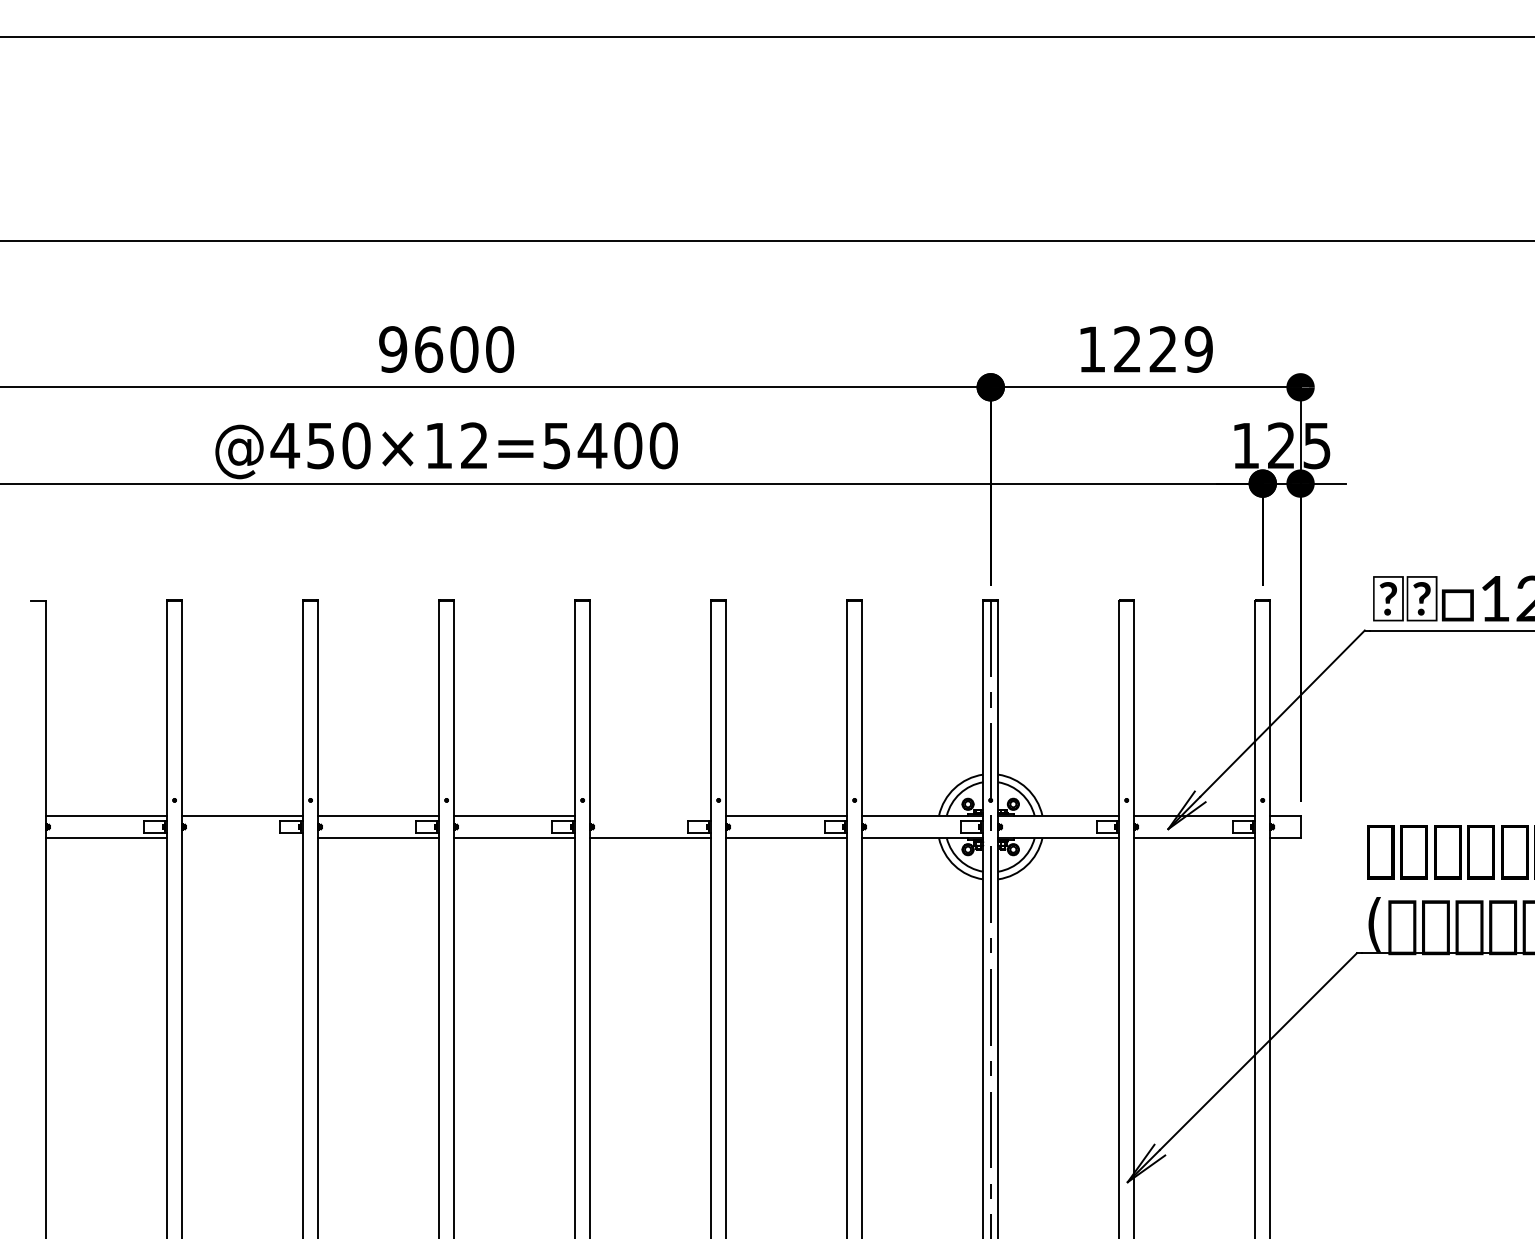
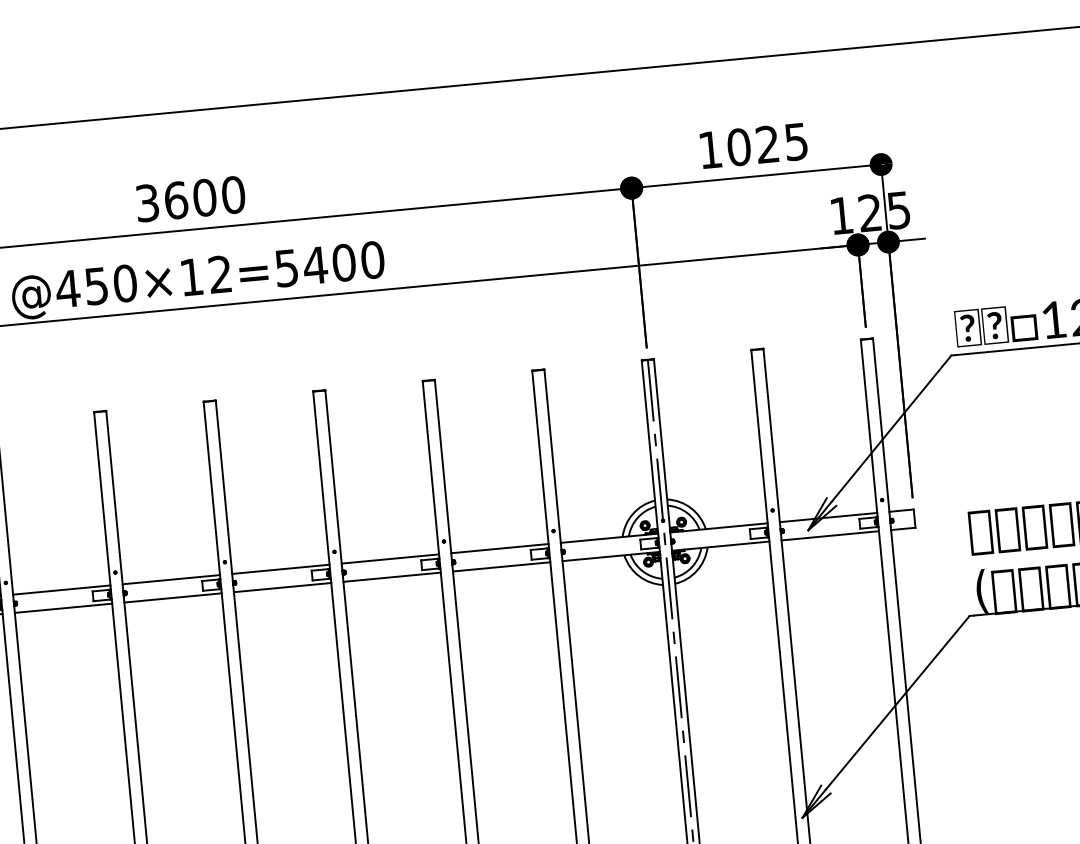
text: (393, 349) -> (147, 203), 9600 -> 3600
text: (1162, 349) -> (767, 144), 1229 -> 1025
line: (650, 815) -> (390, 558), added
line: (242, 838) -> (63, 608), added

